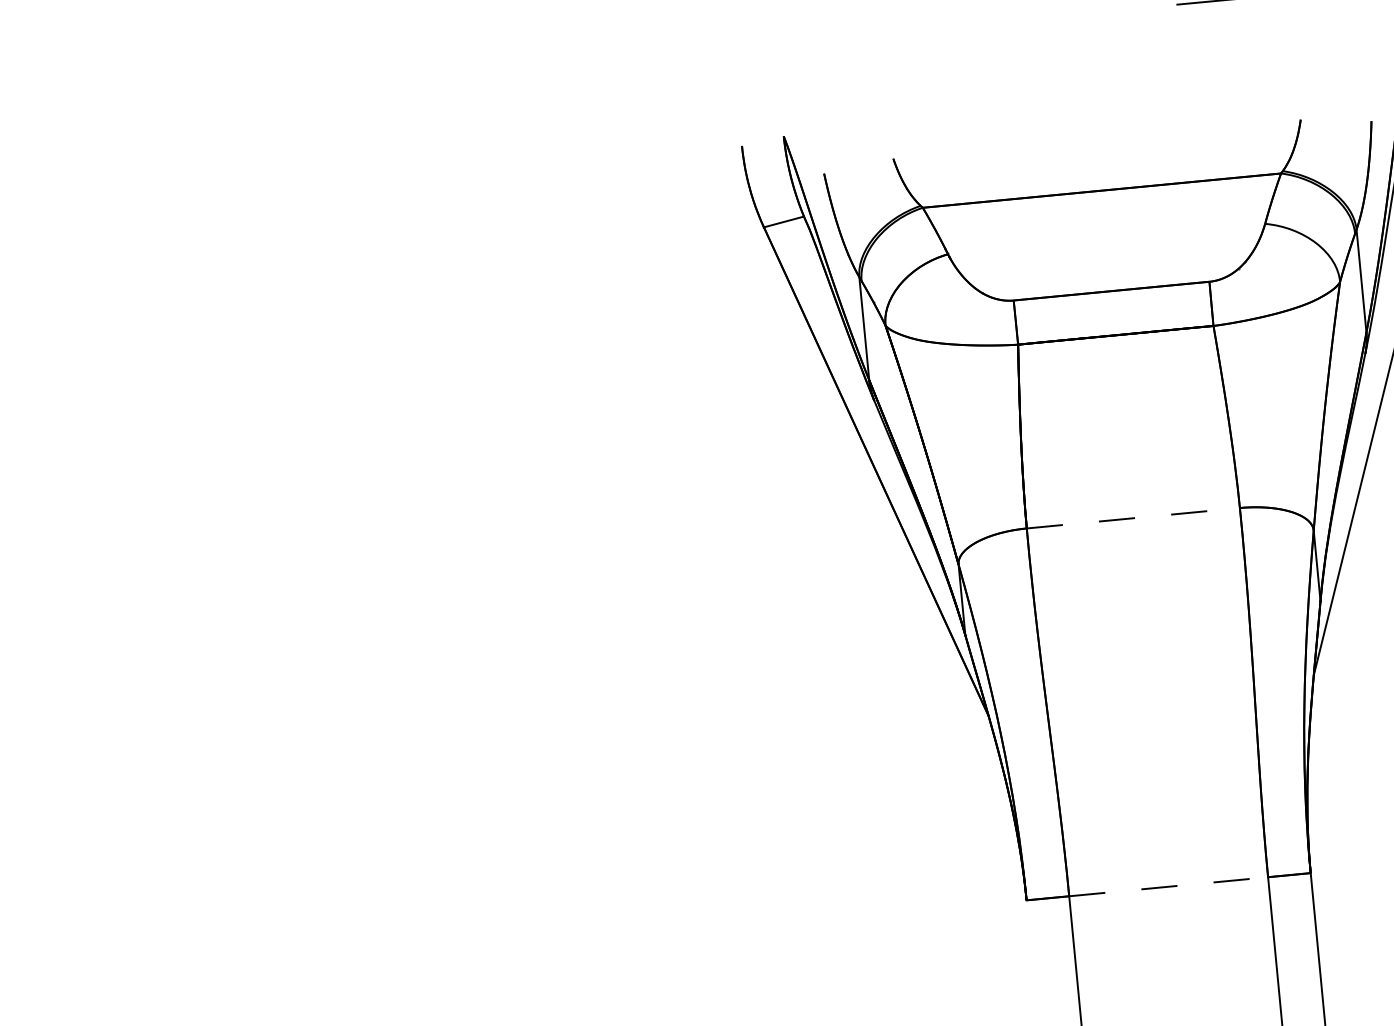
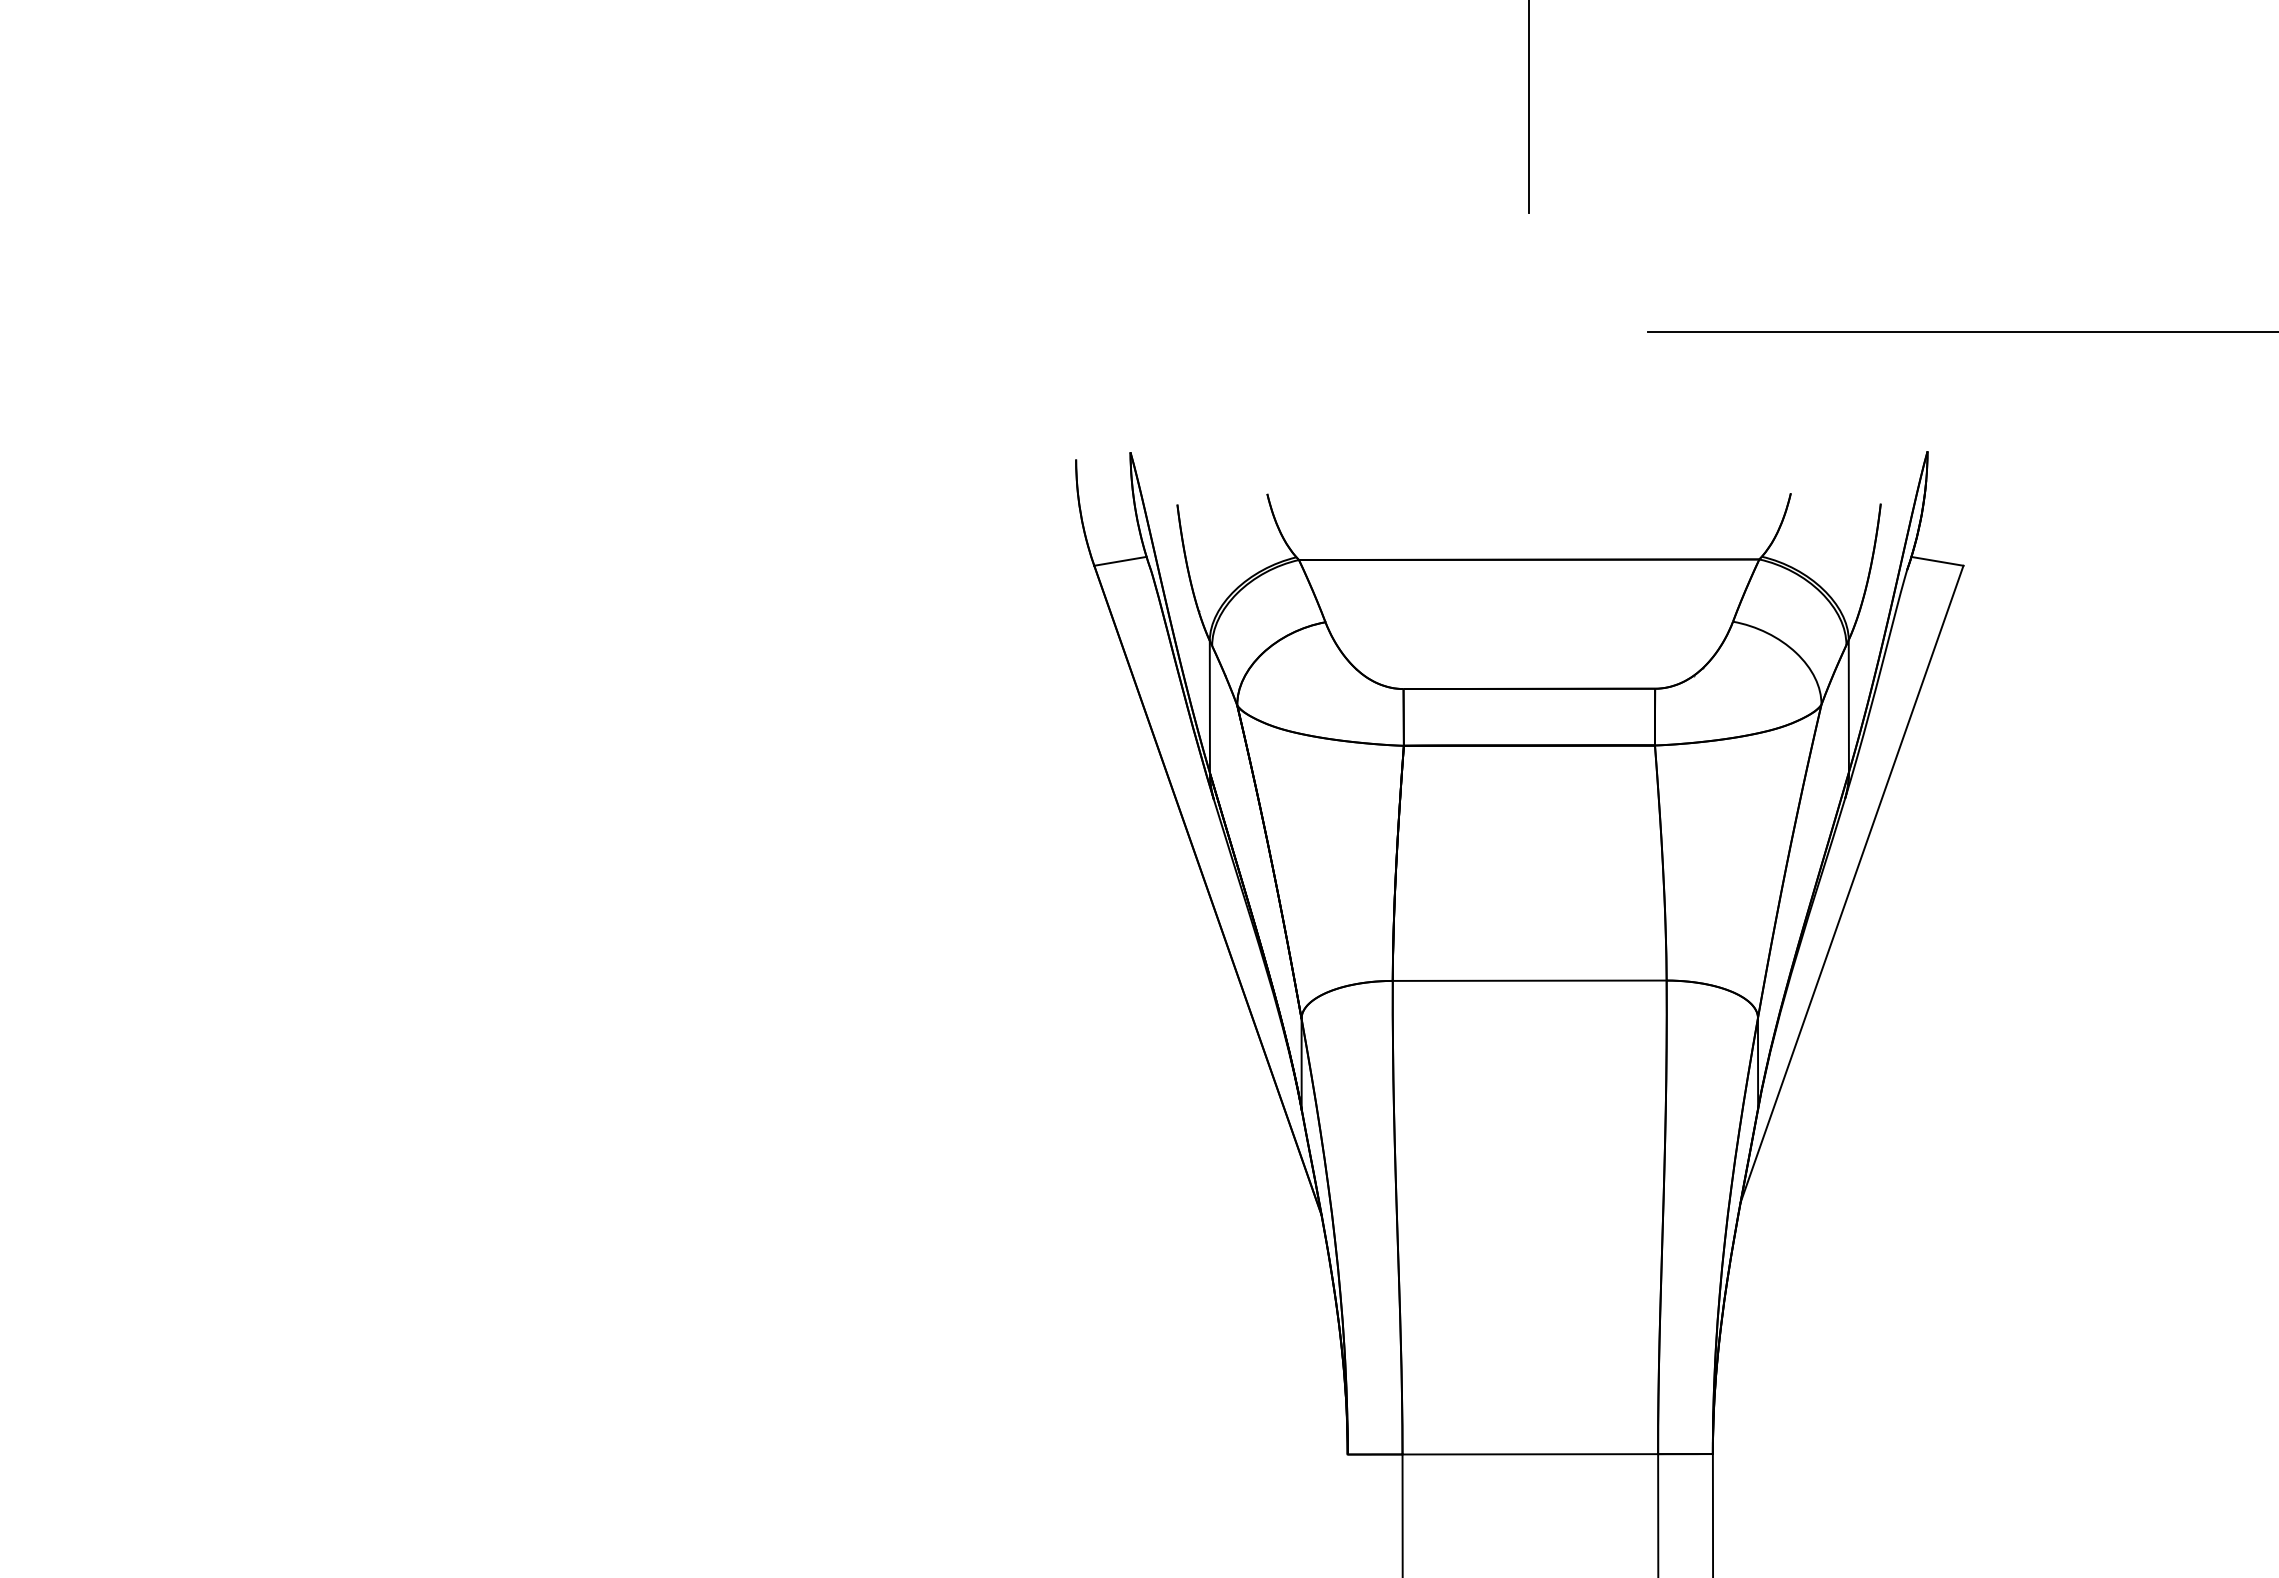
line: (1133, 518) -> (1529, 980), dashed -> solid
line: (1168, 886) -> (1530, 1454), dashed -> solid

